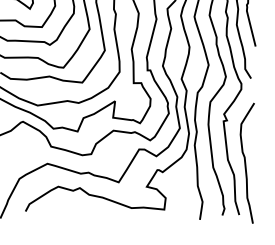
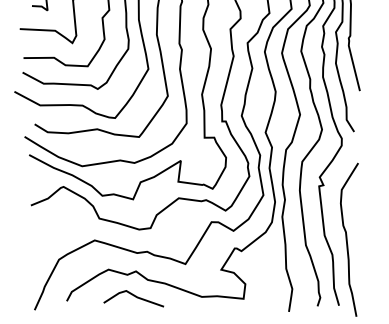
line: (77, 207) -> (133, 296), added

